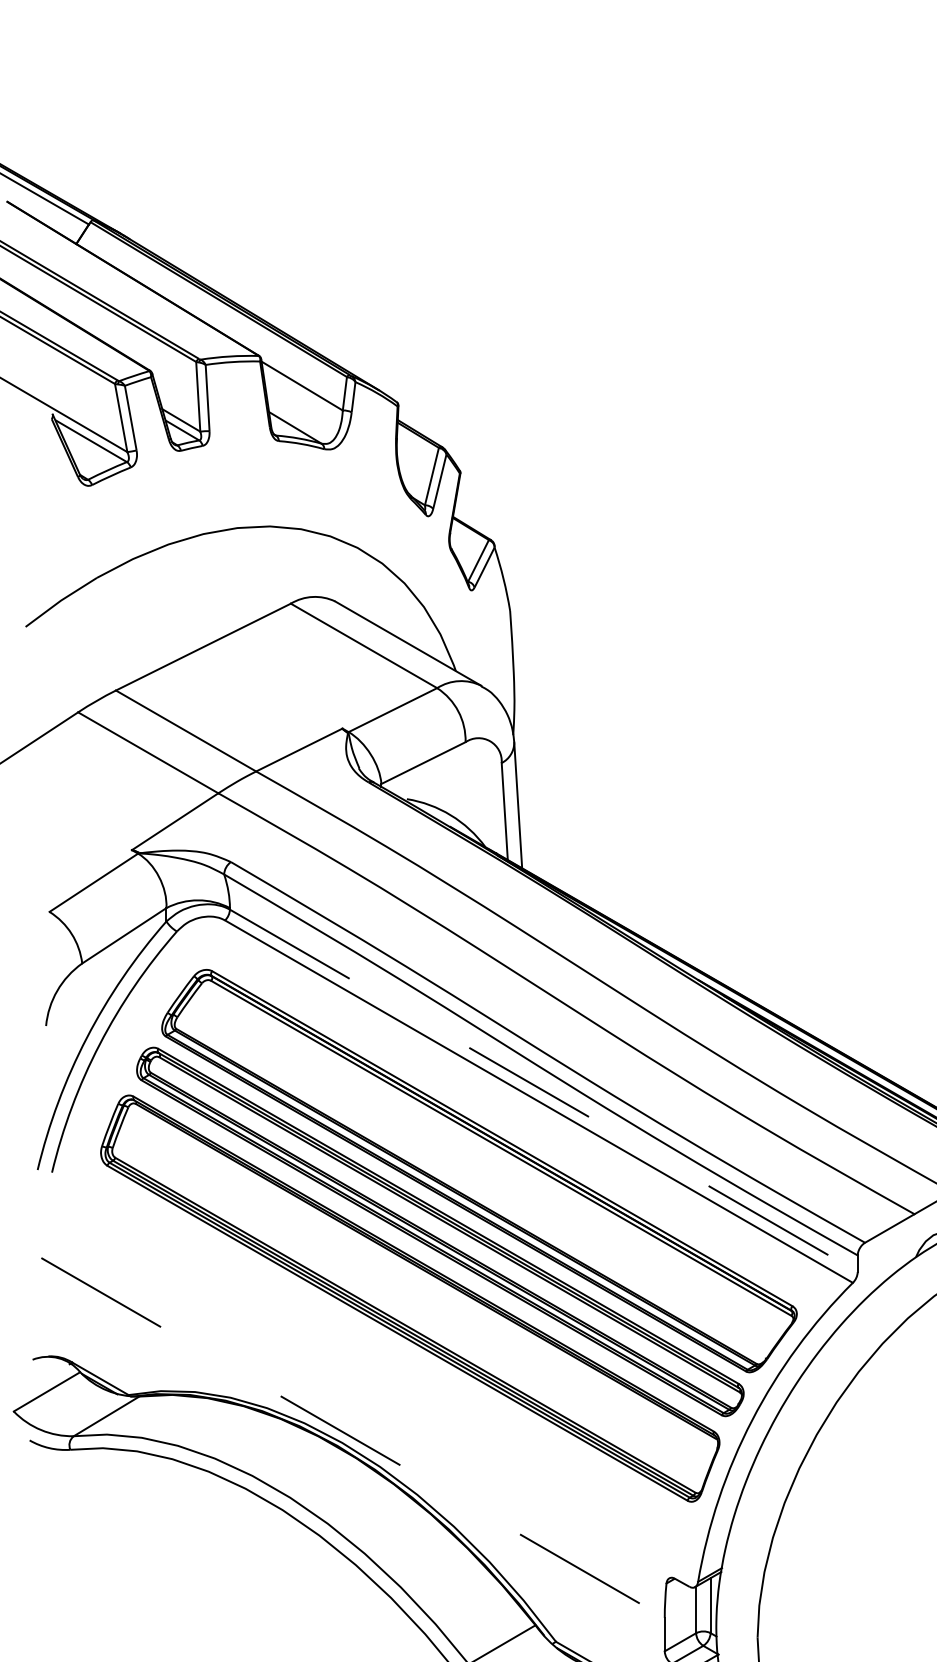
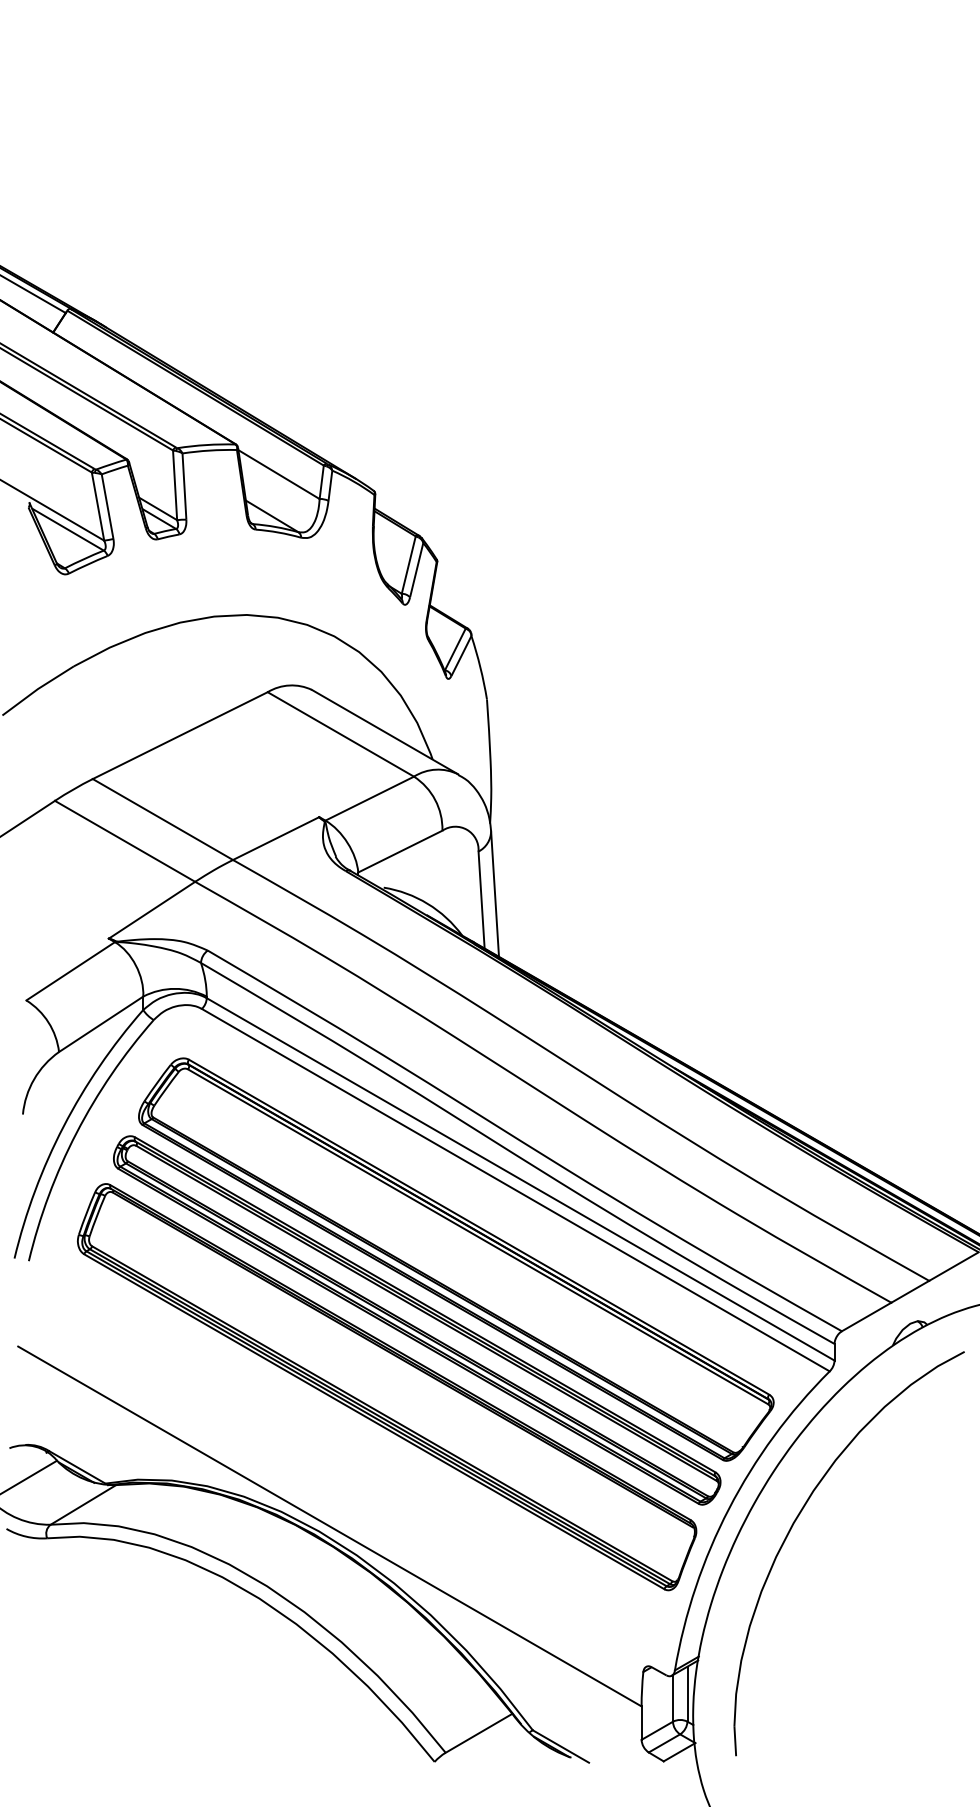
line: (544, 1090) -> (521, 1179), dashed -> solid
line: (352, 1437) -> (329, 1526), dashed -> solid

